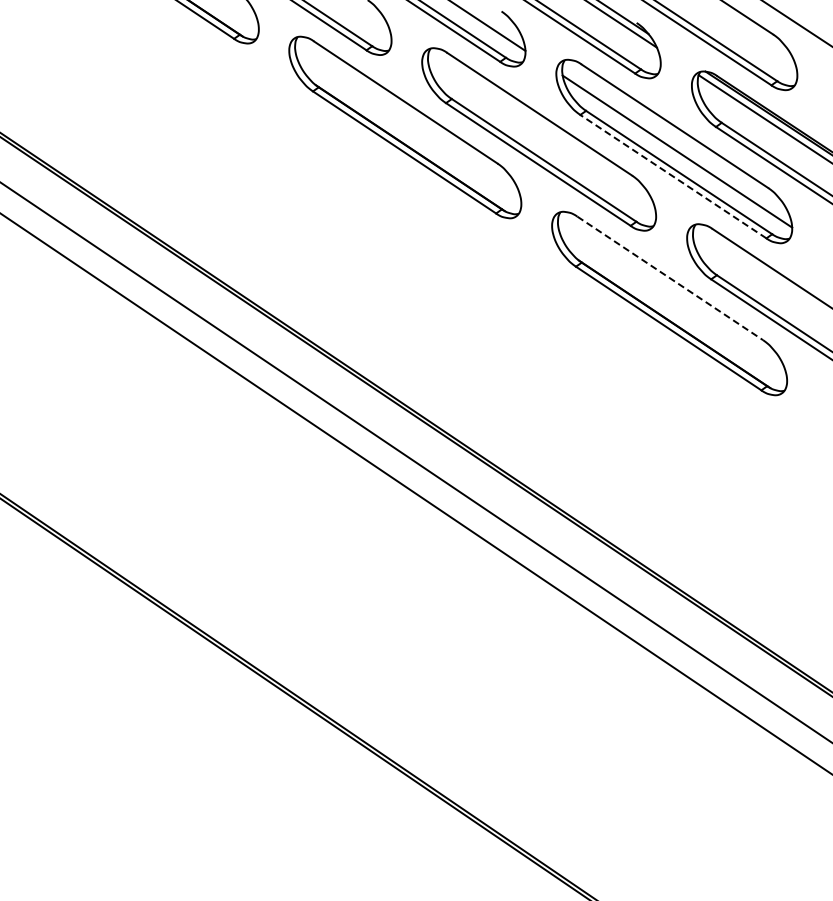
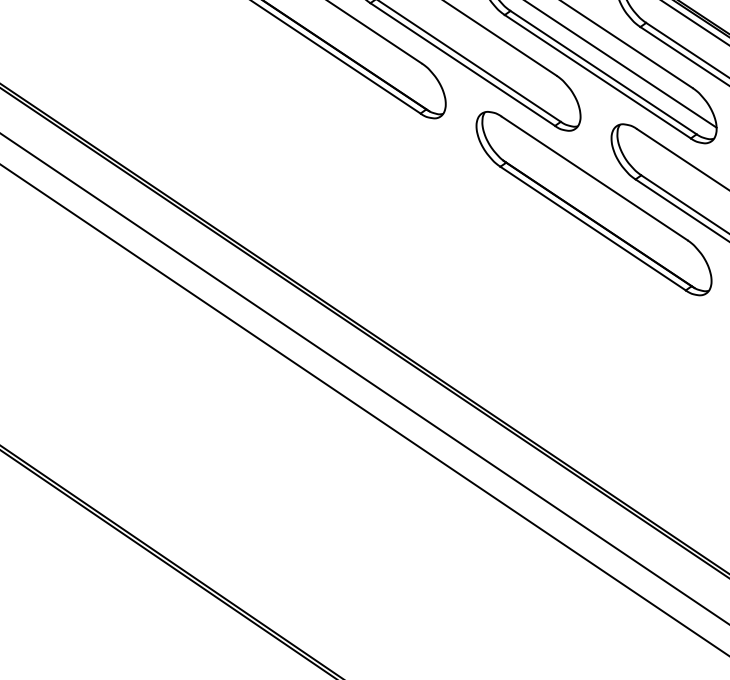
line: (673, 176) -> (597, 76), dashed -> solid
line: (670, 278) -> (594, 178), dashed -> solid

